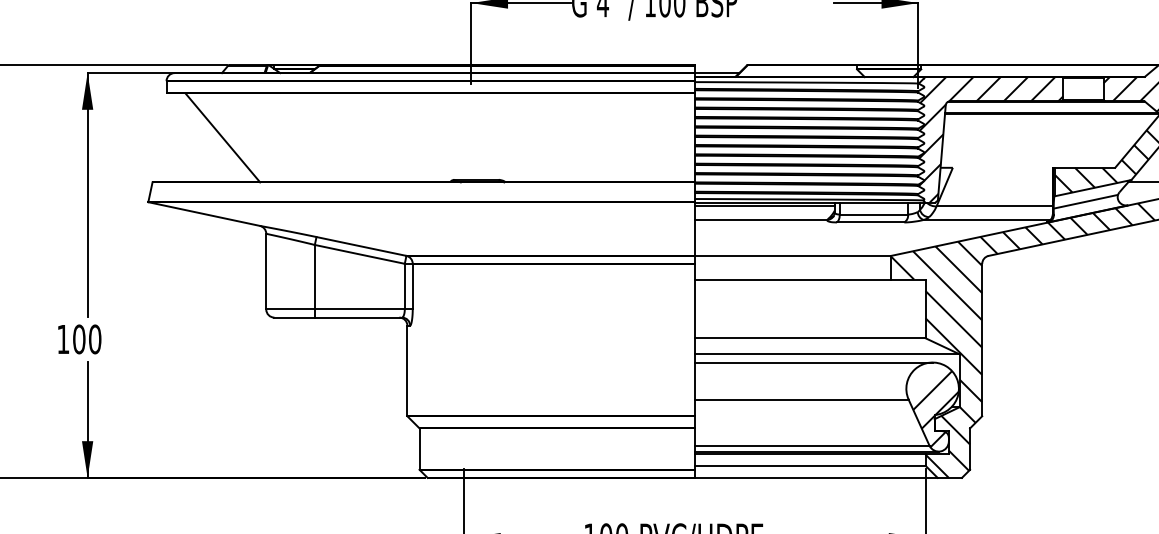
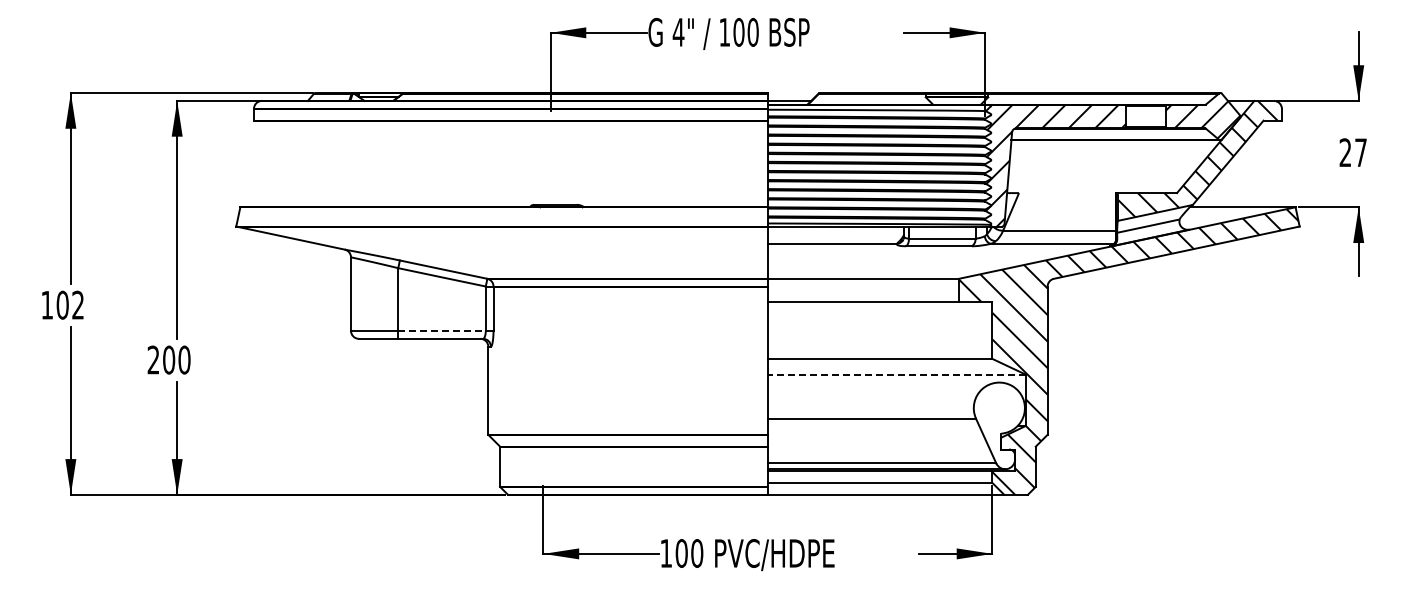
line: (222, 137) -> (308, 163), removed
line: (764, 206) -> (835, 230), removed
line: (360, 309) -> (442, 330), solid -> dashed
text: (63, 338) -> (153, 359), 100 -> 200
line: (826, 354) -> (896, 374), solid -> dashed
line: (813, 362) -> (883, 382), removed
hatch: (935, 408) -> (1002, 427), removed

